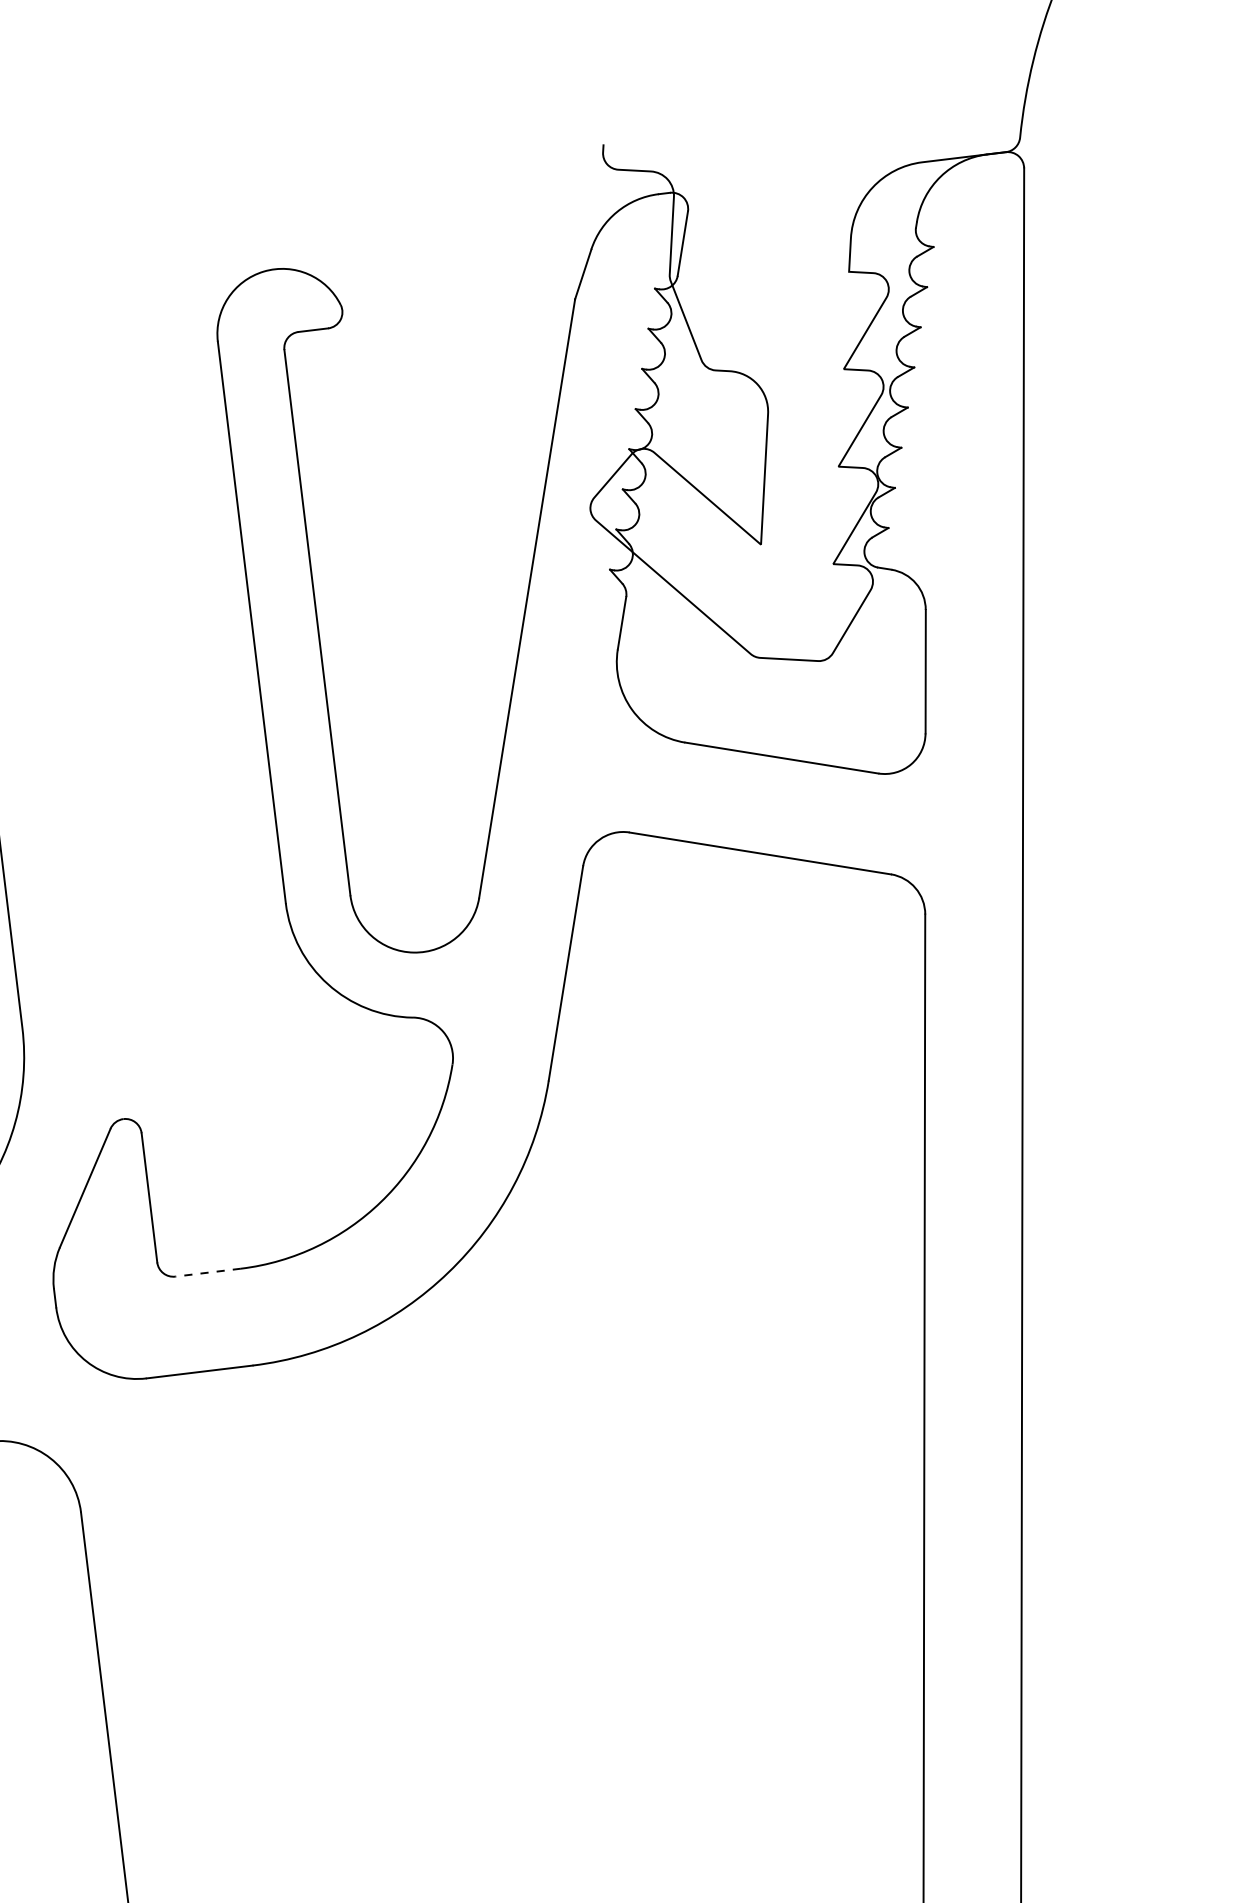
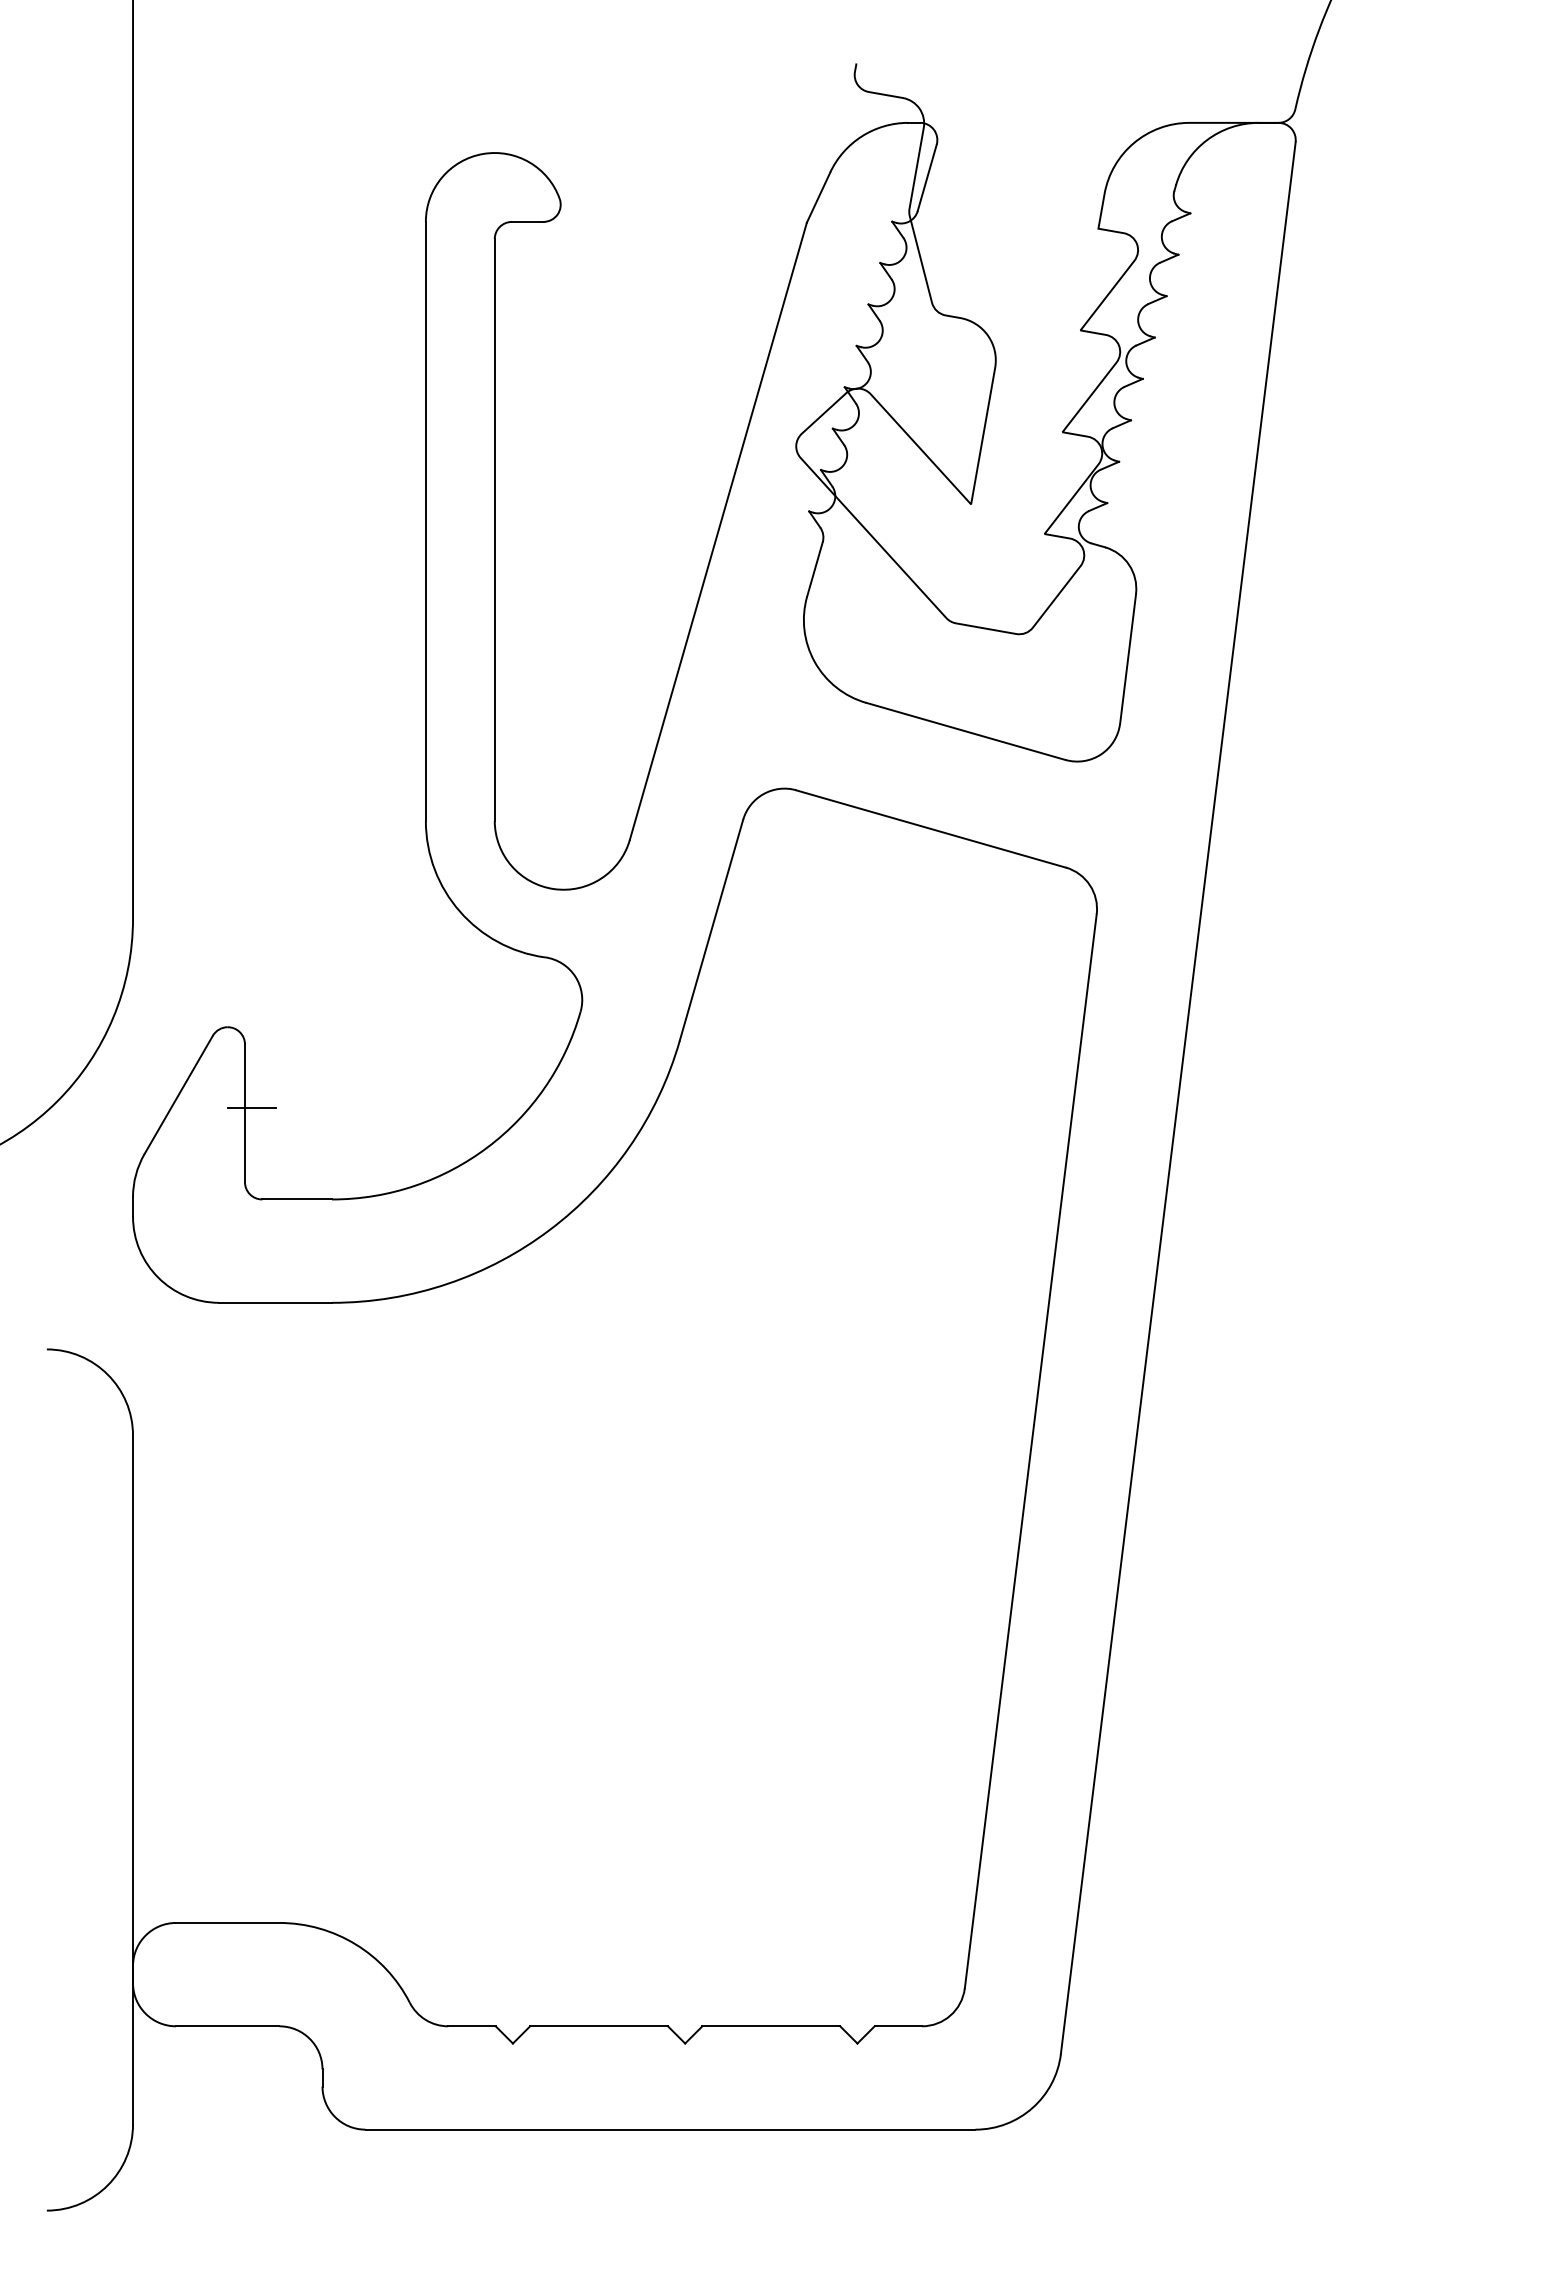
line: (155, 1192) -> (251, 1108), added
line: (208, 1272) -> (297, 1199), dashed -> solid

